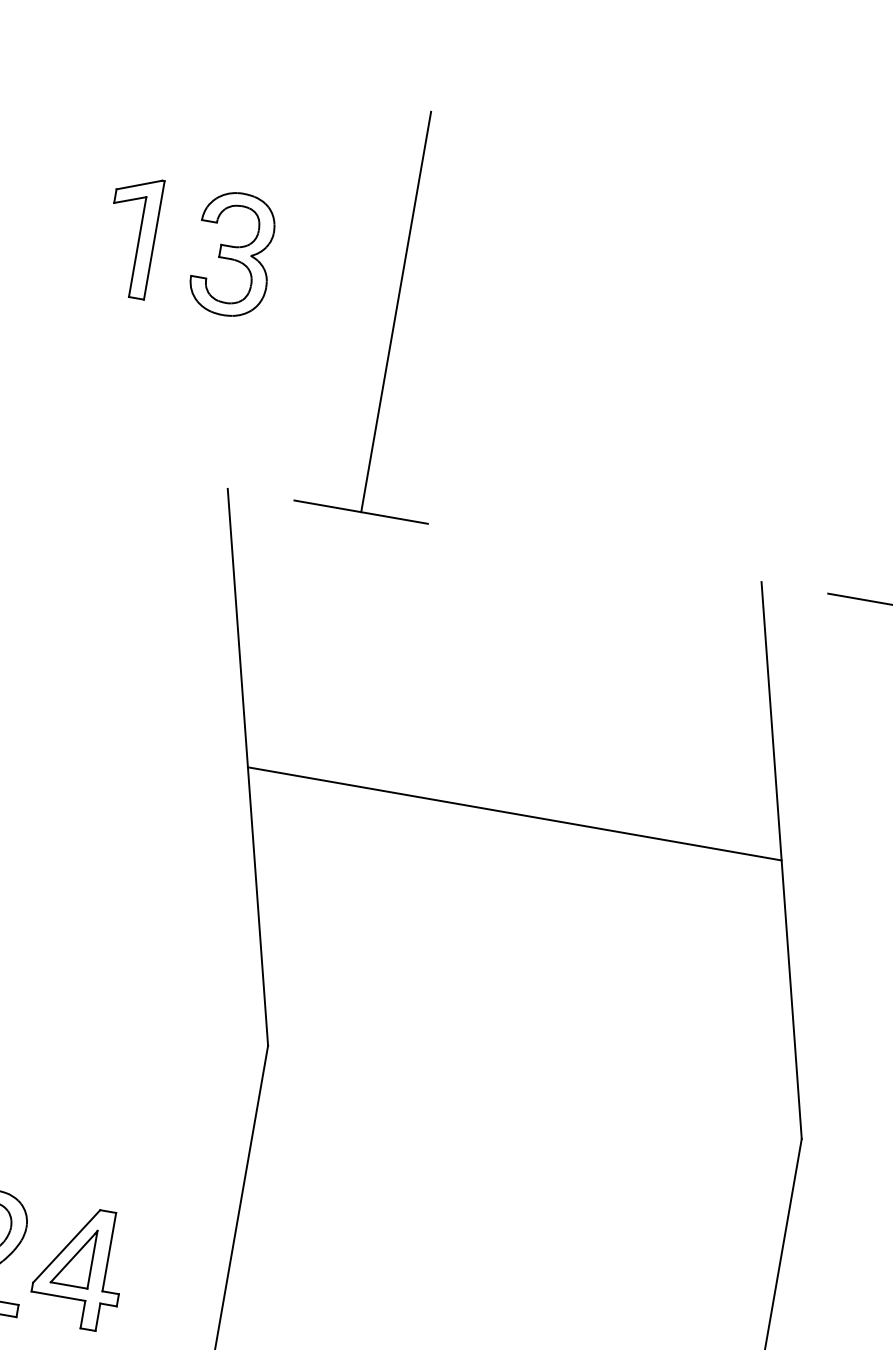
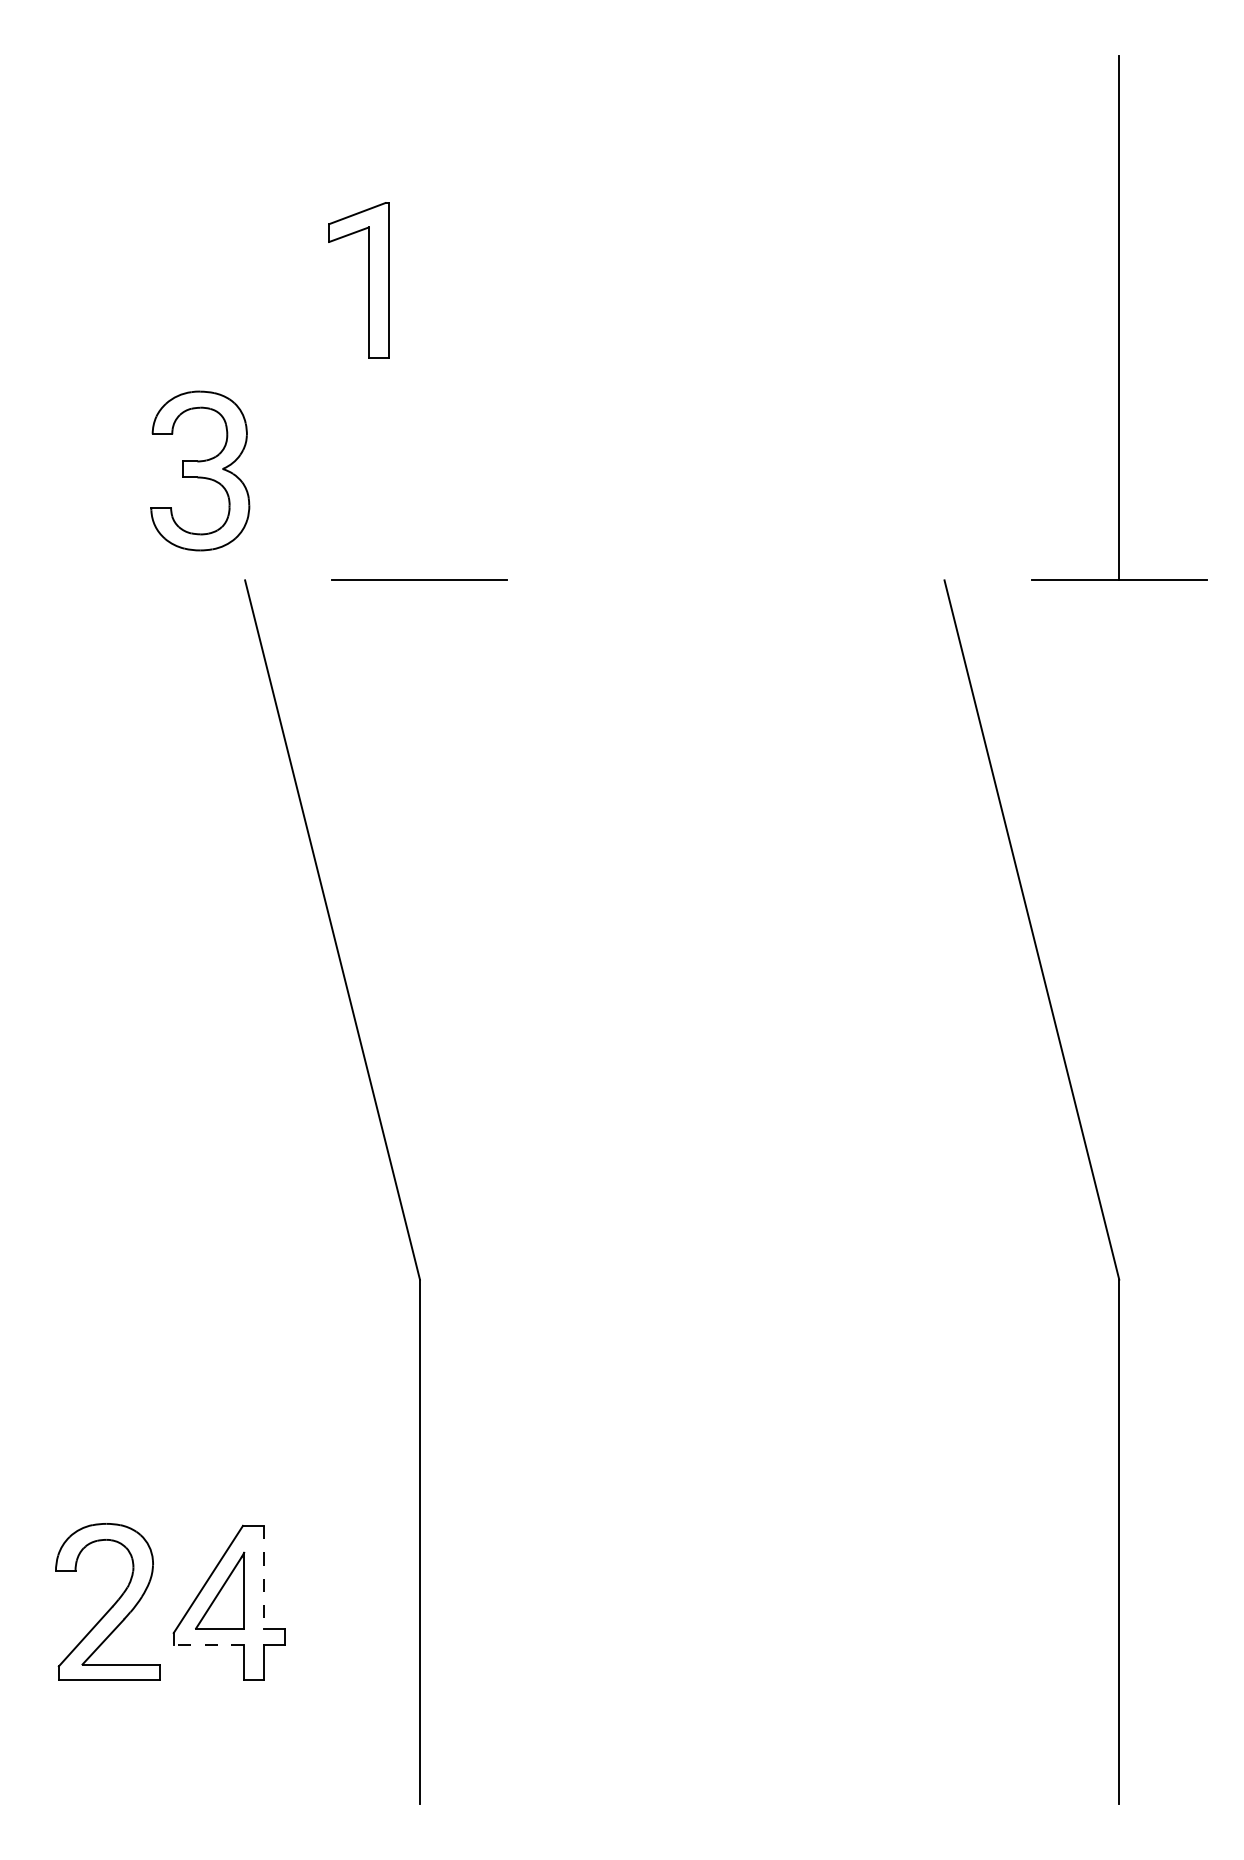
part: (139, 237) -> (368, 280), moved
part: (233, 254) -> (200, 470), moved
line: (395, 311) -> (419, 317), removed
line: (514, 813) -> (681, 929), removed
line: (109, 1252) -> (263, 1577), solid -> dashed
line: (58, 1296) -> (208, 1644), solid -> dashed

